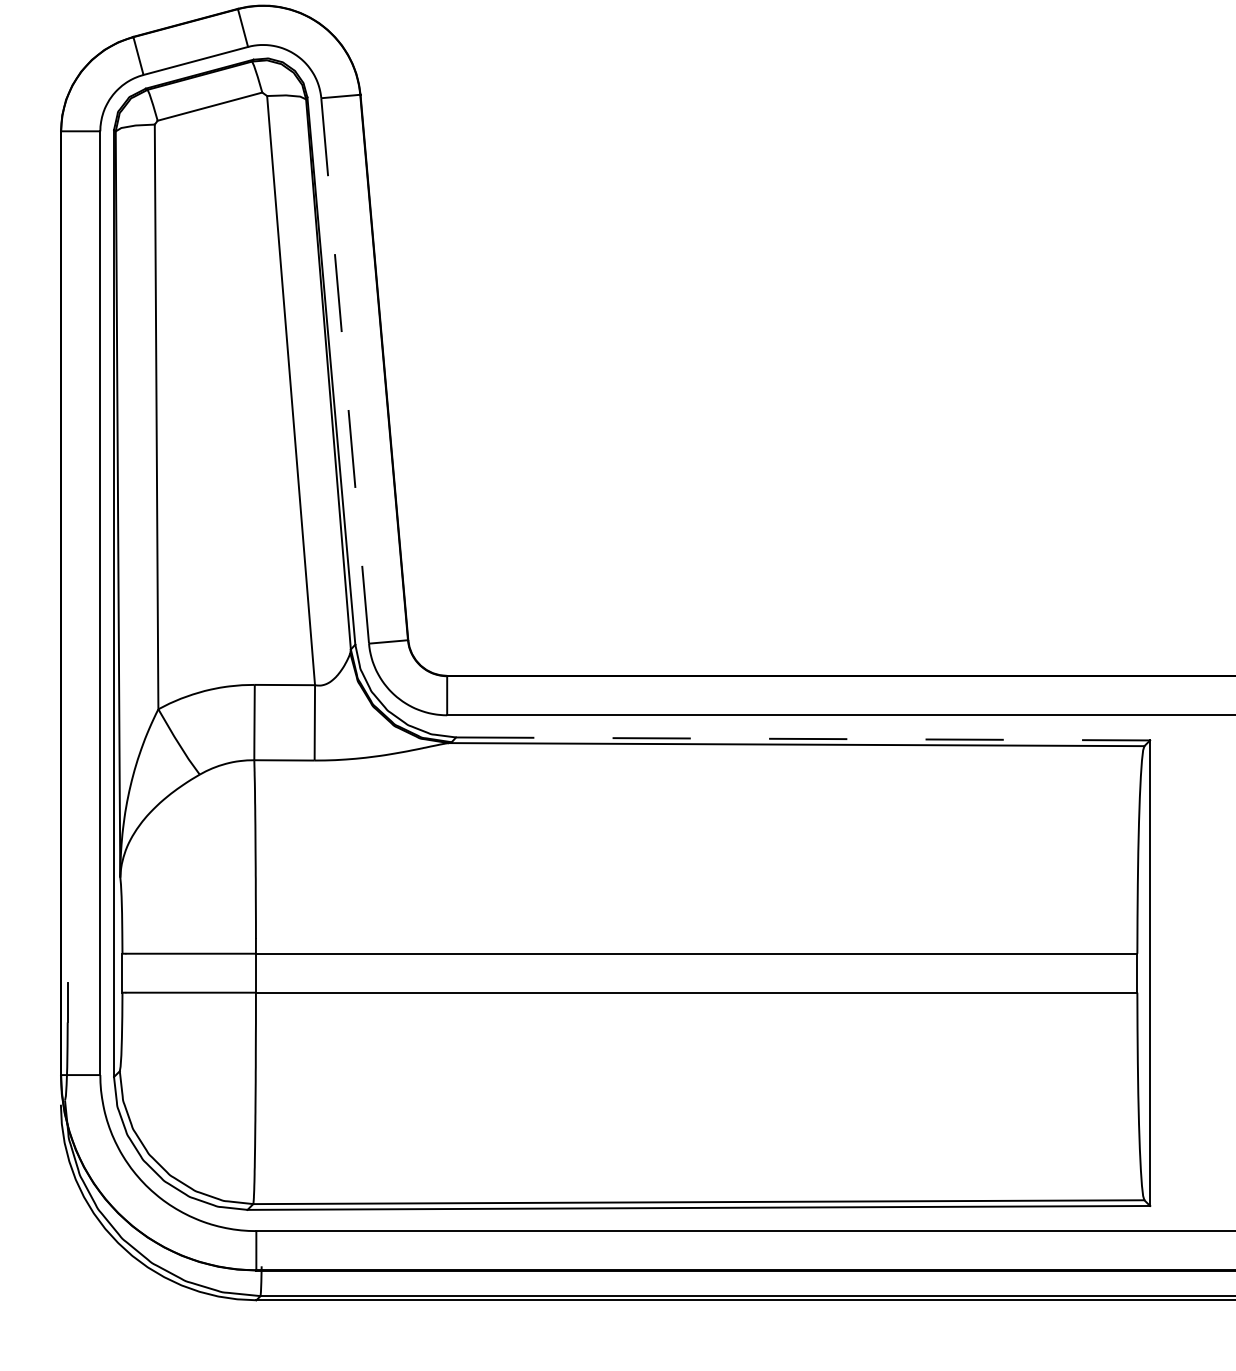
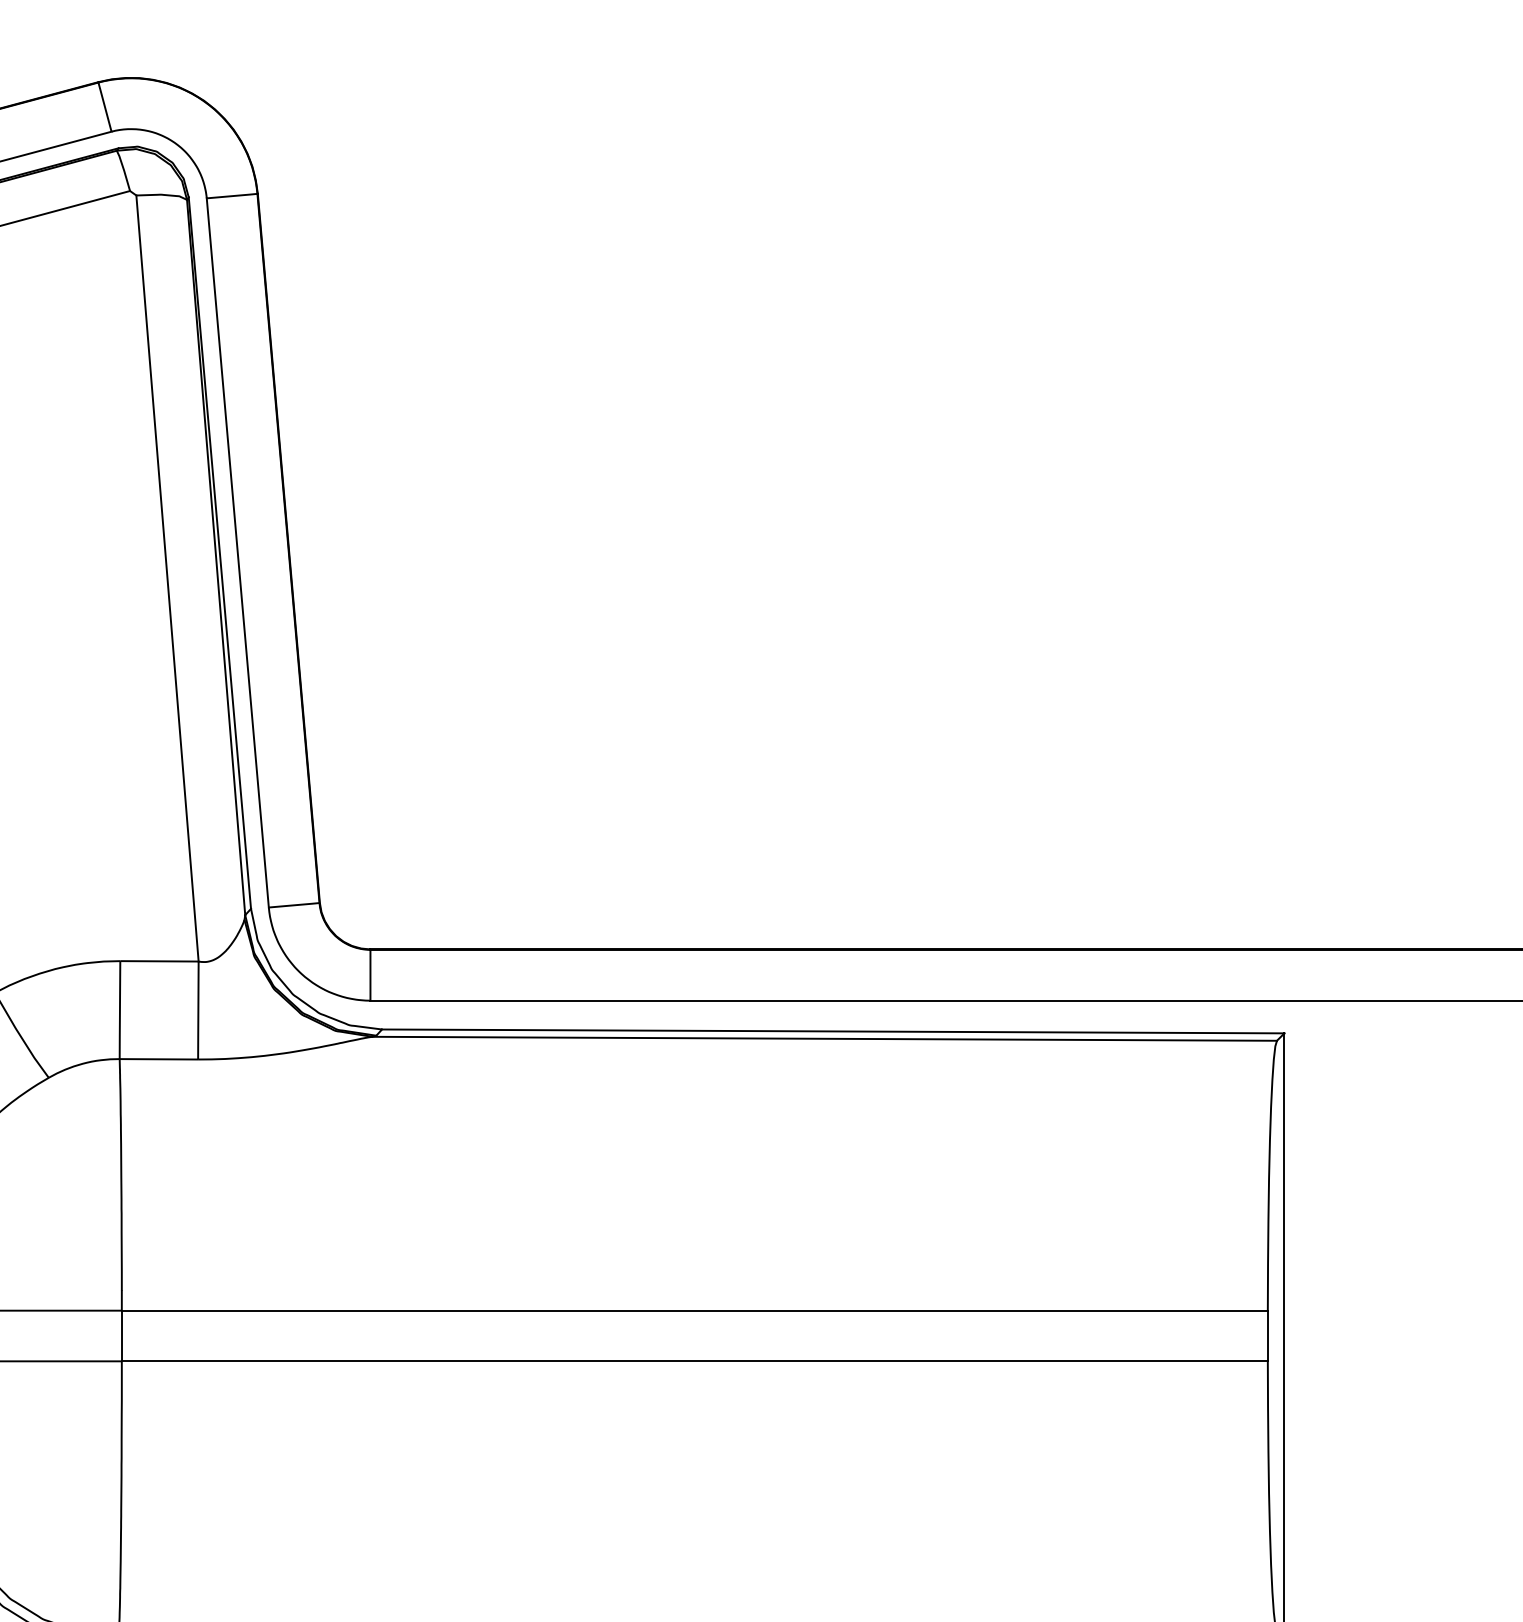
line: (345, 370) -> (238, 552), dashed -> solid
line: (803, 738) -> (833, 1030), dashed -> solid

